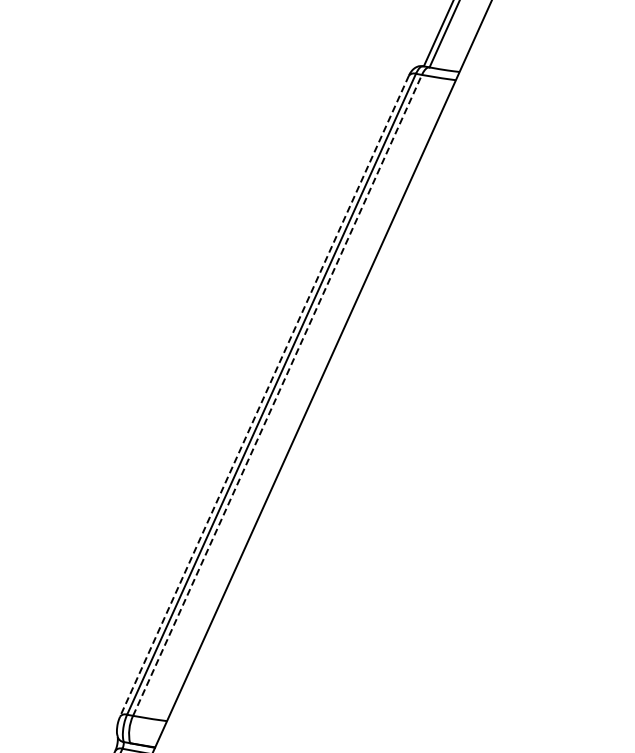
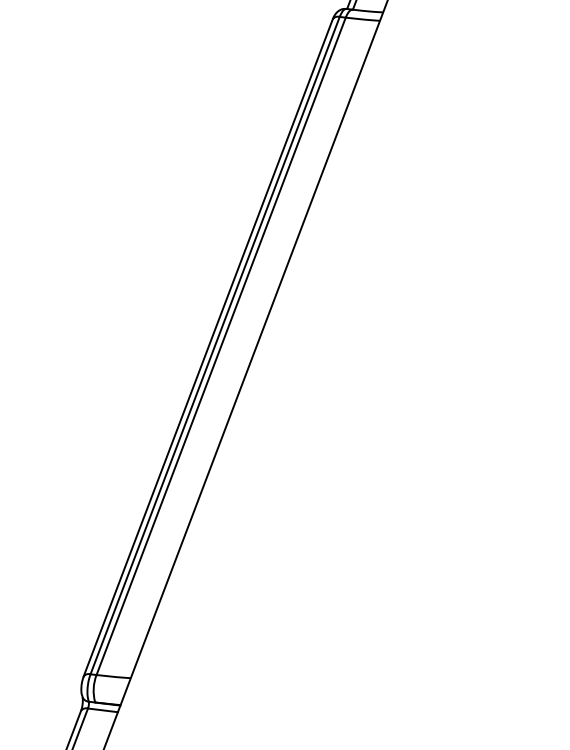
line: (277, 394) -> (221, 345), dashed -> solid
line: (264, 396) -> (208, 348), dashed -> solid

